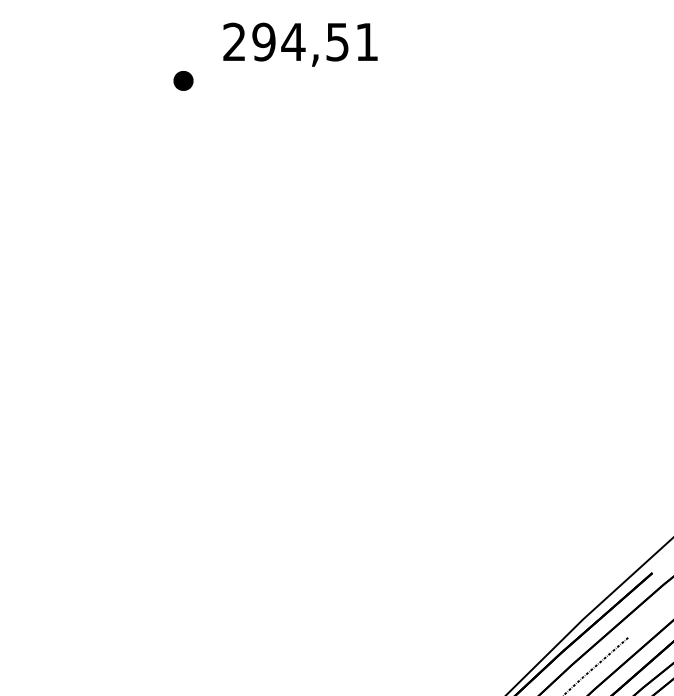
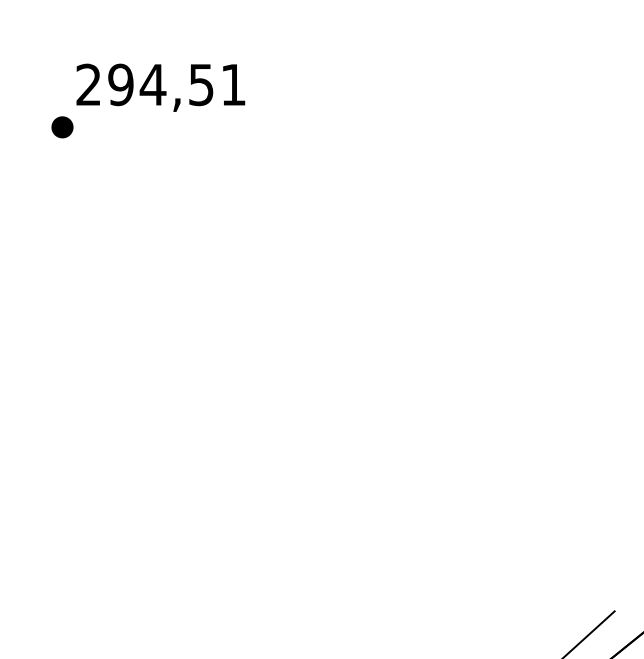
text: (300, 44) -> (160, 87), moved

